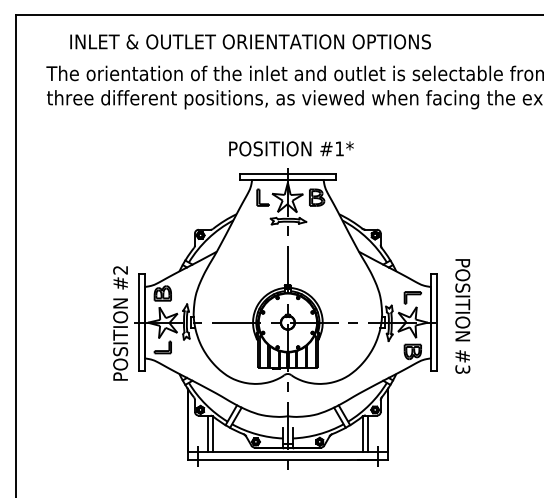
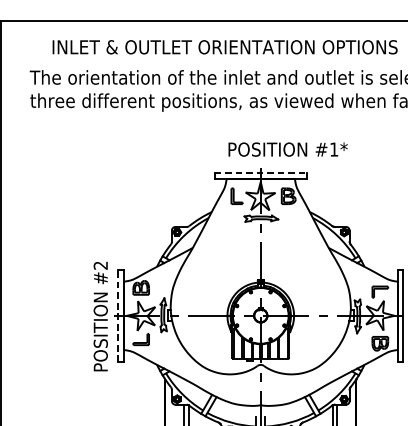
text: (291, 148) -> (288, 149), moved
line: (288, 173) -> (261, 173), solid -> dashed
line: (139, 322) -> (118, 315), solid -> dashed

